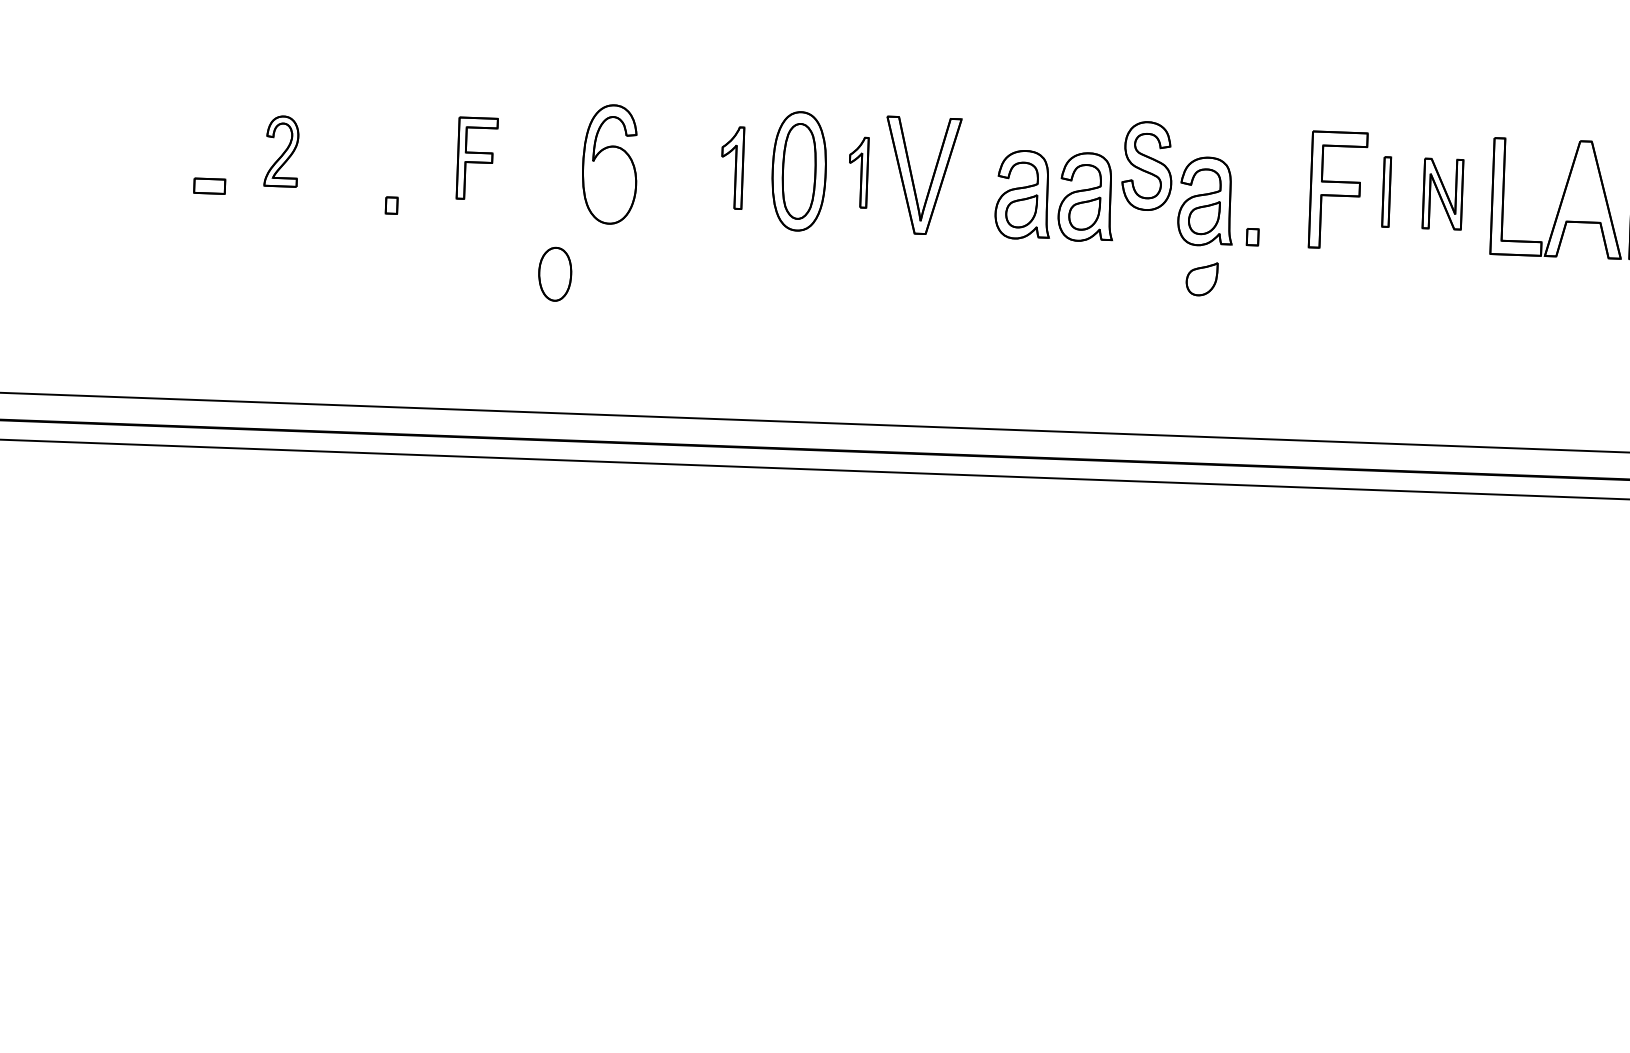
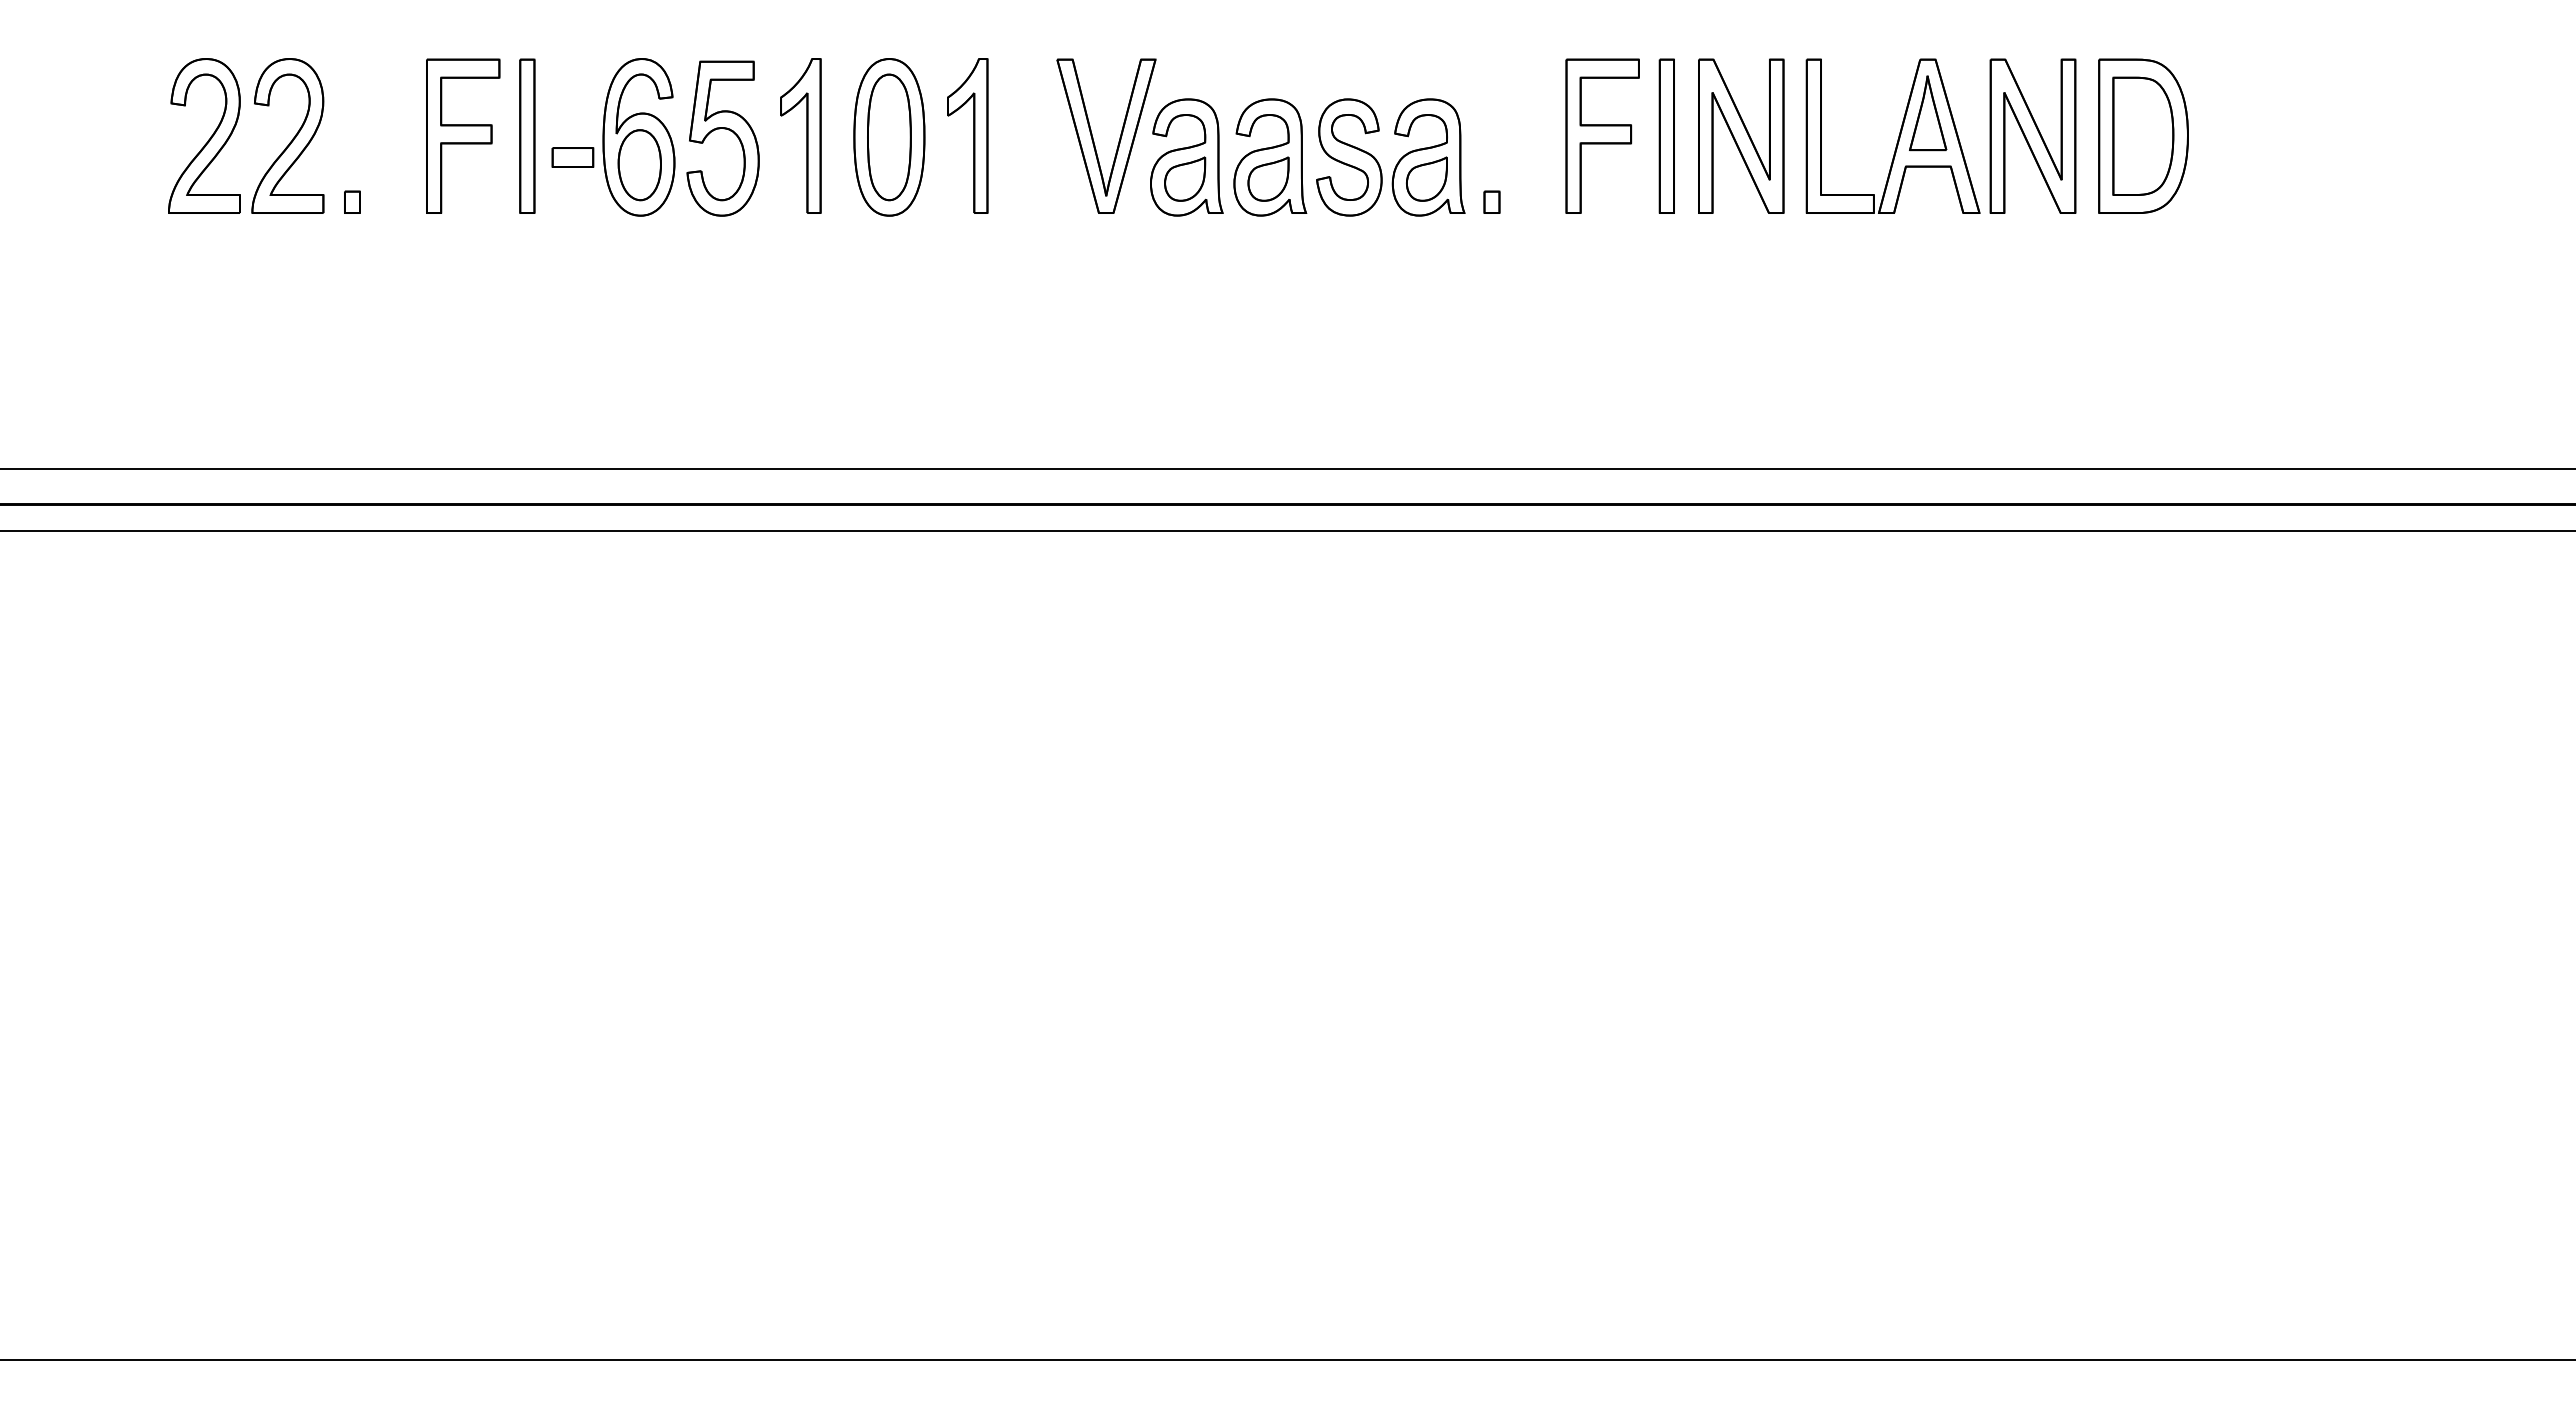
part: (281, 151) -> (204, 135), size x1.67
part: (344, 153) -> (287, 135), added
part: (477, 158) -> (463, 135), size x1.43
part: (525, 159) -> (527, 135), added
part: (674, 160) -> (724, 129), added
part: (1147, 166) -> (1349, 157), moved
part: (732, 167) -> (800, 135), size x1.43
part: (858, 172) -> (967, 135), size x1.67
part: (912, 176) -> (1093, 137), moved
part: (1585, 182) -> (1928, 113), added
part: (209, 186) -> (572, 157), moved
part: (1386, 191) -> (1666, 135), size x1.67
part: (1443, 193) -> (1741, 135), size x1.67
part: (554, 274) -> (639, 165), moved
part: (1201, 278) -> (1426, 259), removed

